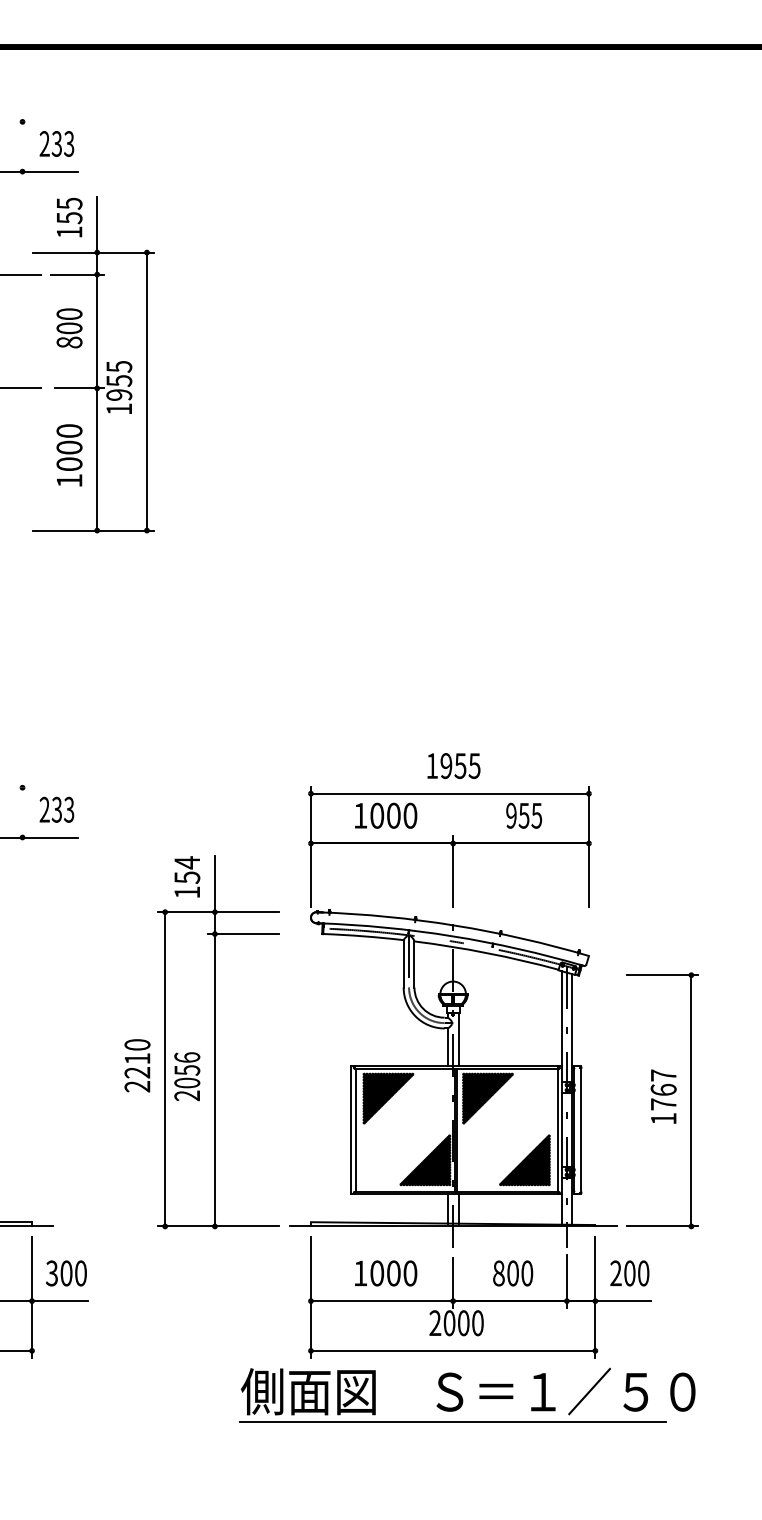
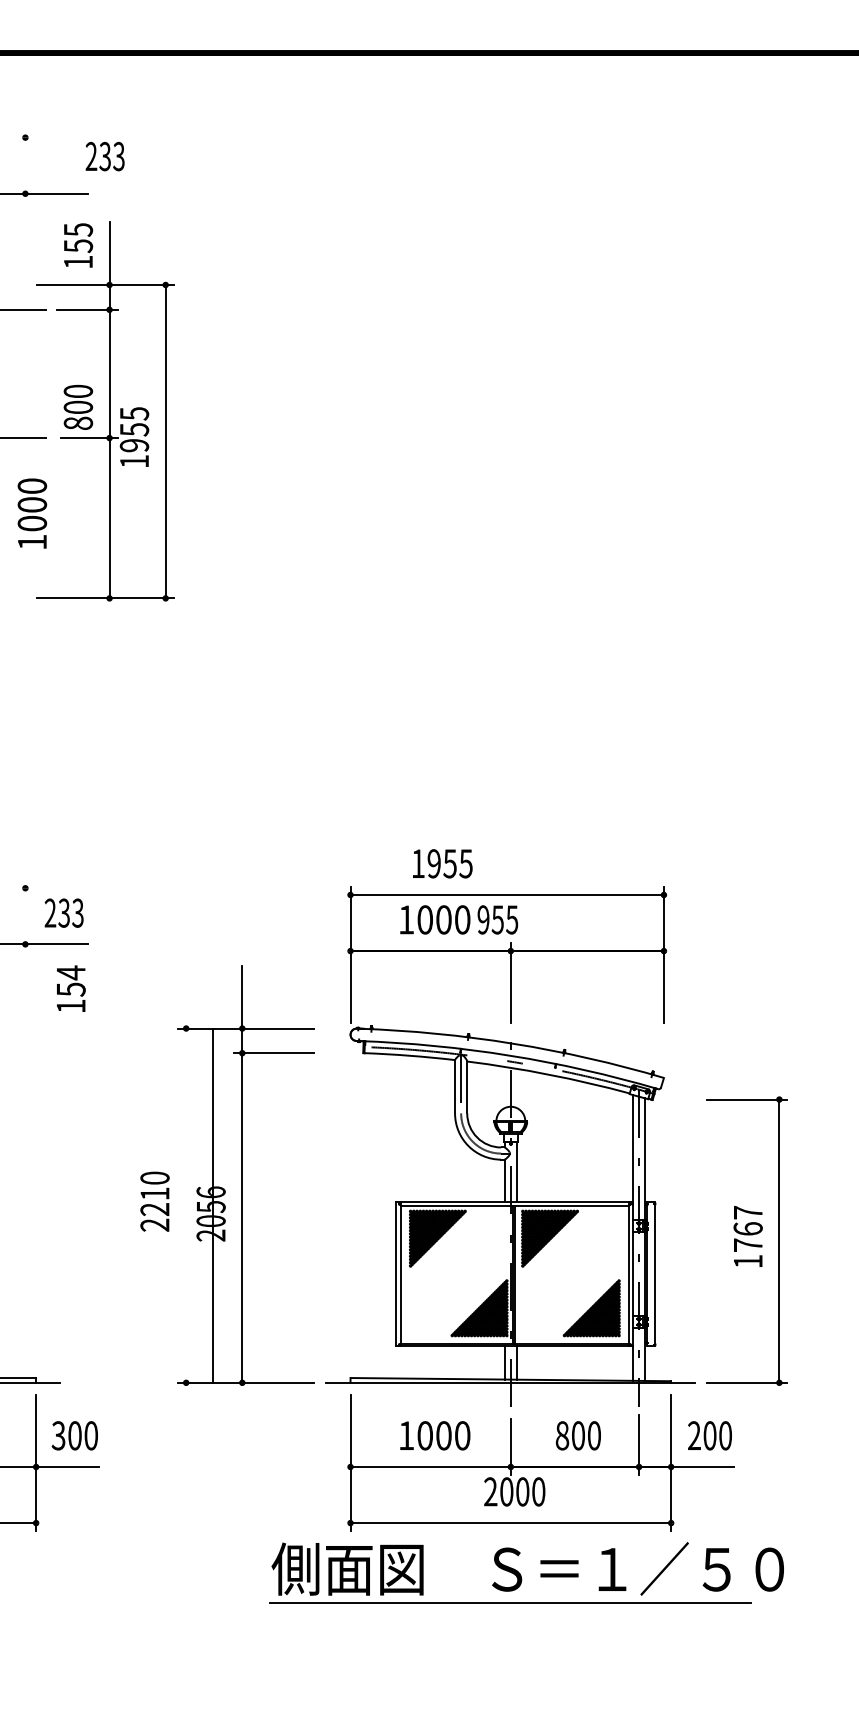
text: (56, 143) -> (104, 156), moved
text: (69, 328) -> (78, 407), moved
text: (69, 455) -> (32, 513), moved
text: (453, 765) -> (442, 863), moved
text: (523, 815) -> (497, 919), moved
text: (187, 876) -> (71, 988), moved
line: (165, 1069) -> (213, 1205), moved

